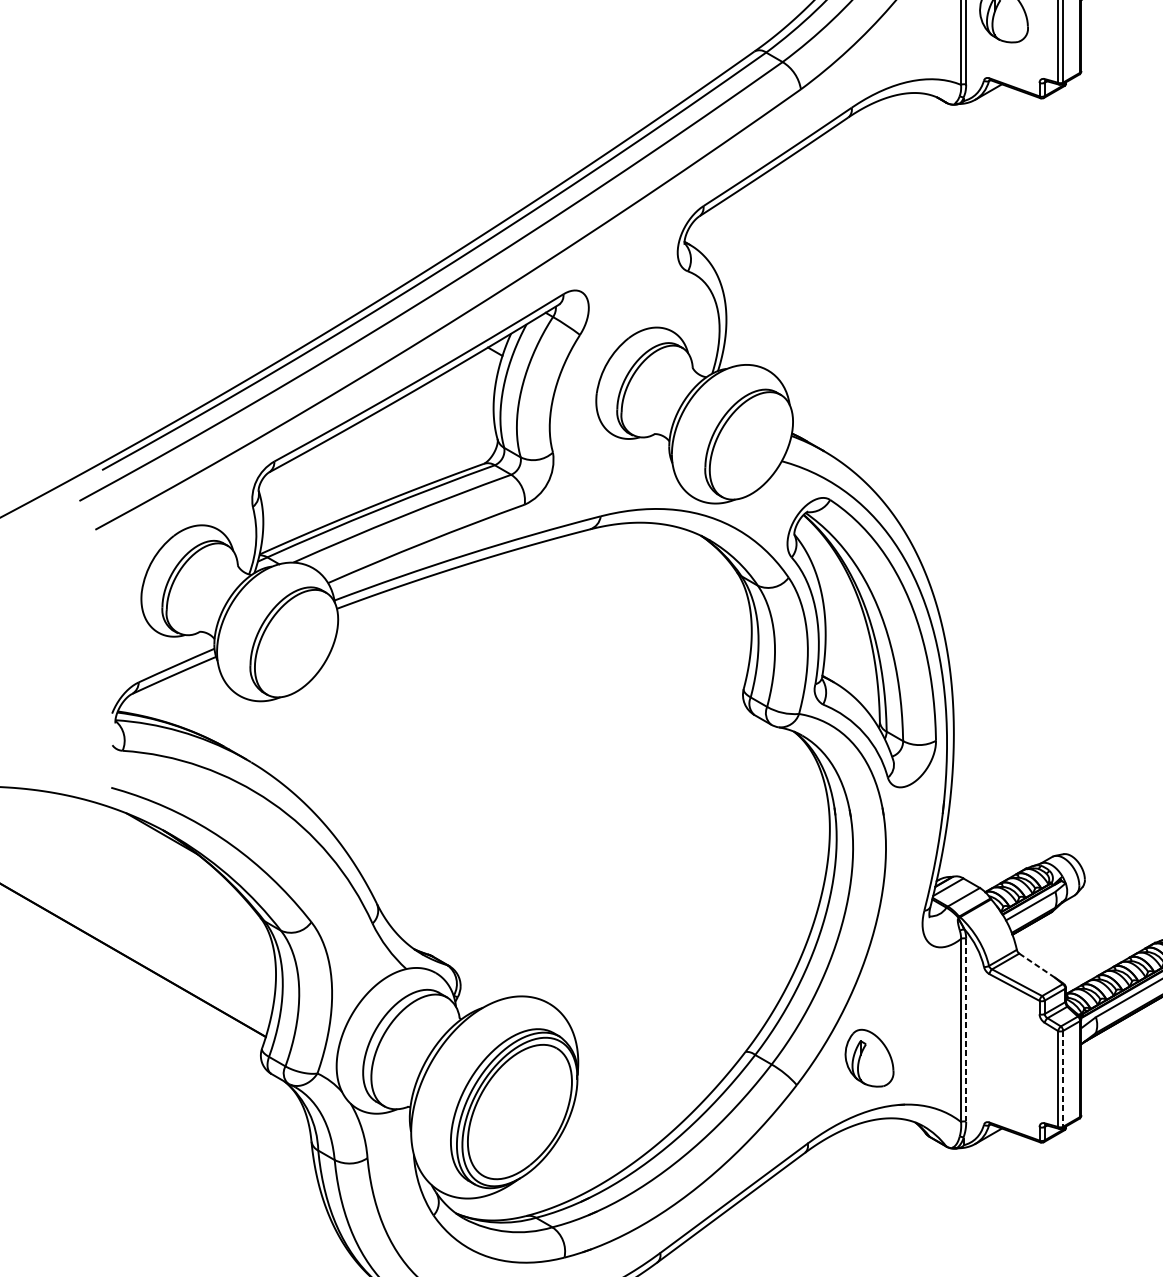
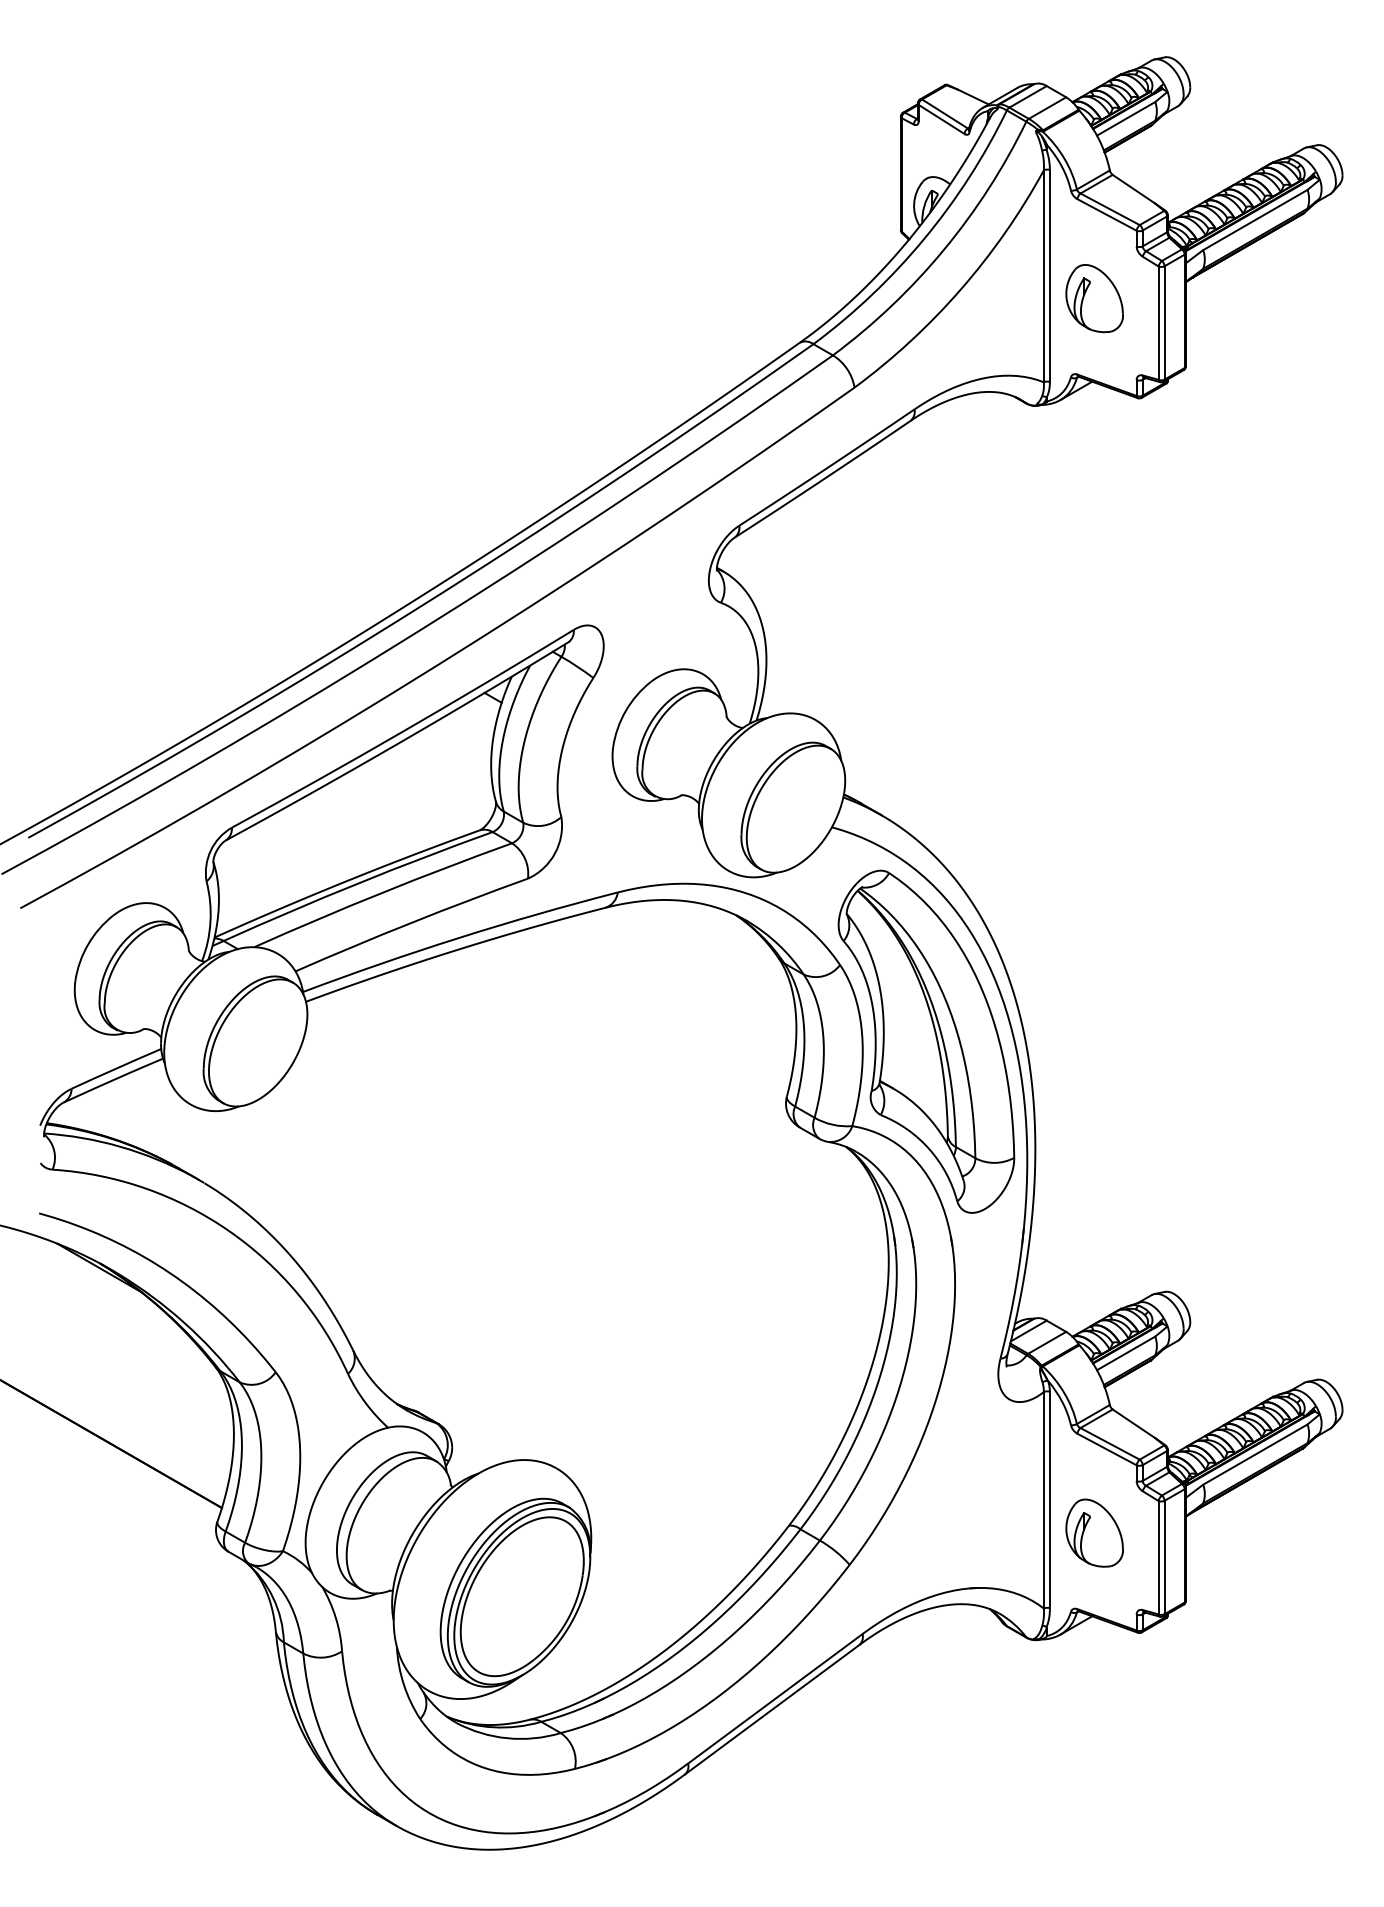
line: (1037, 966) -> (1134, 1424), dashed -> solid
line: (965, 1030) -> (1049, 1500), dashed -> solid
part: (869, 1057) -> (1094, 1532), moved
line: (1063, 1078) -> (1164, 1557), dashed -> solid

